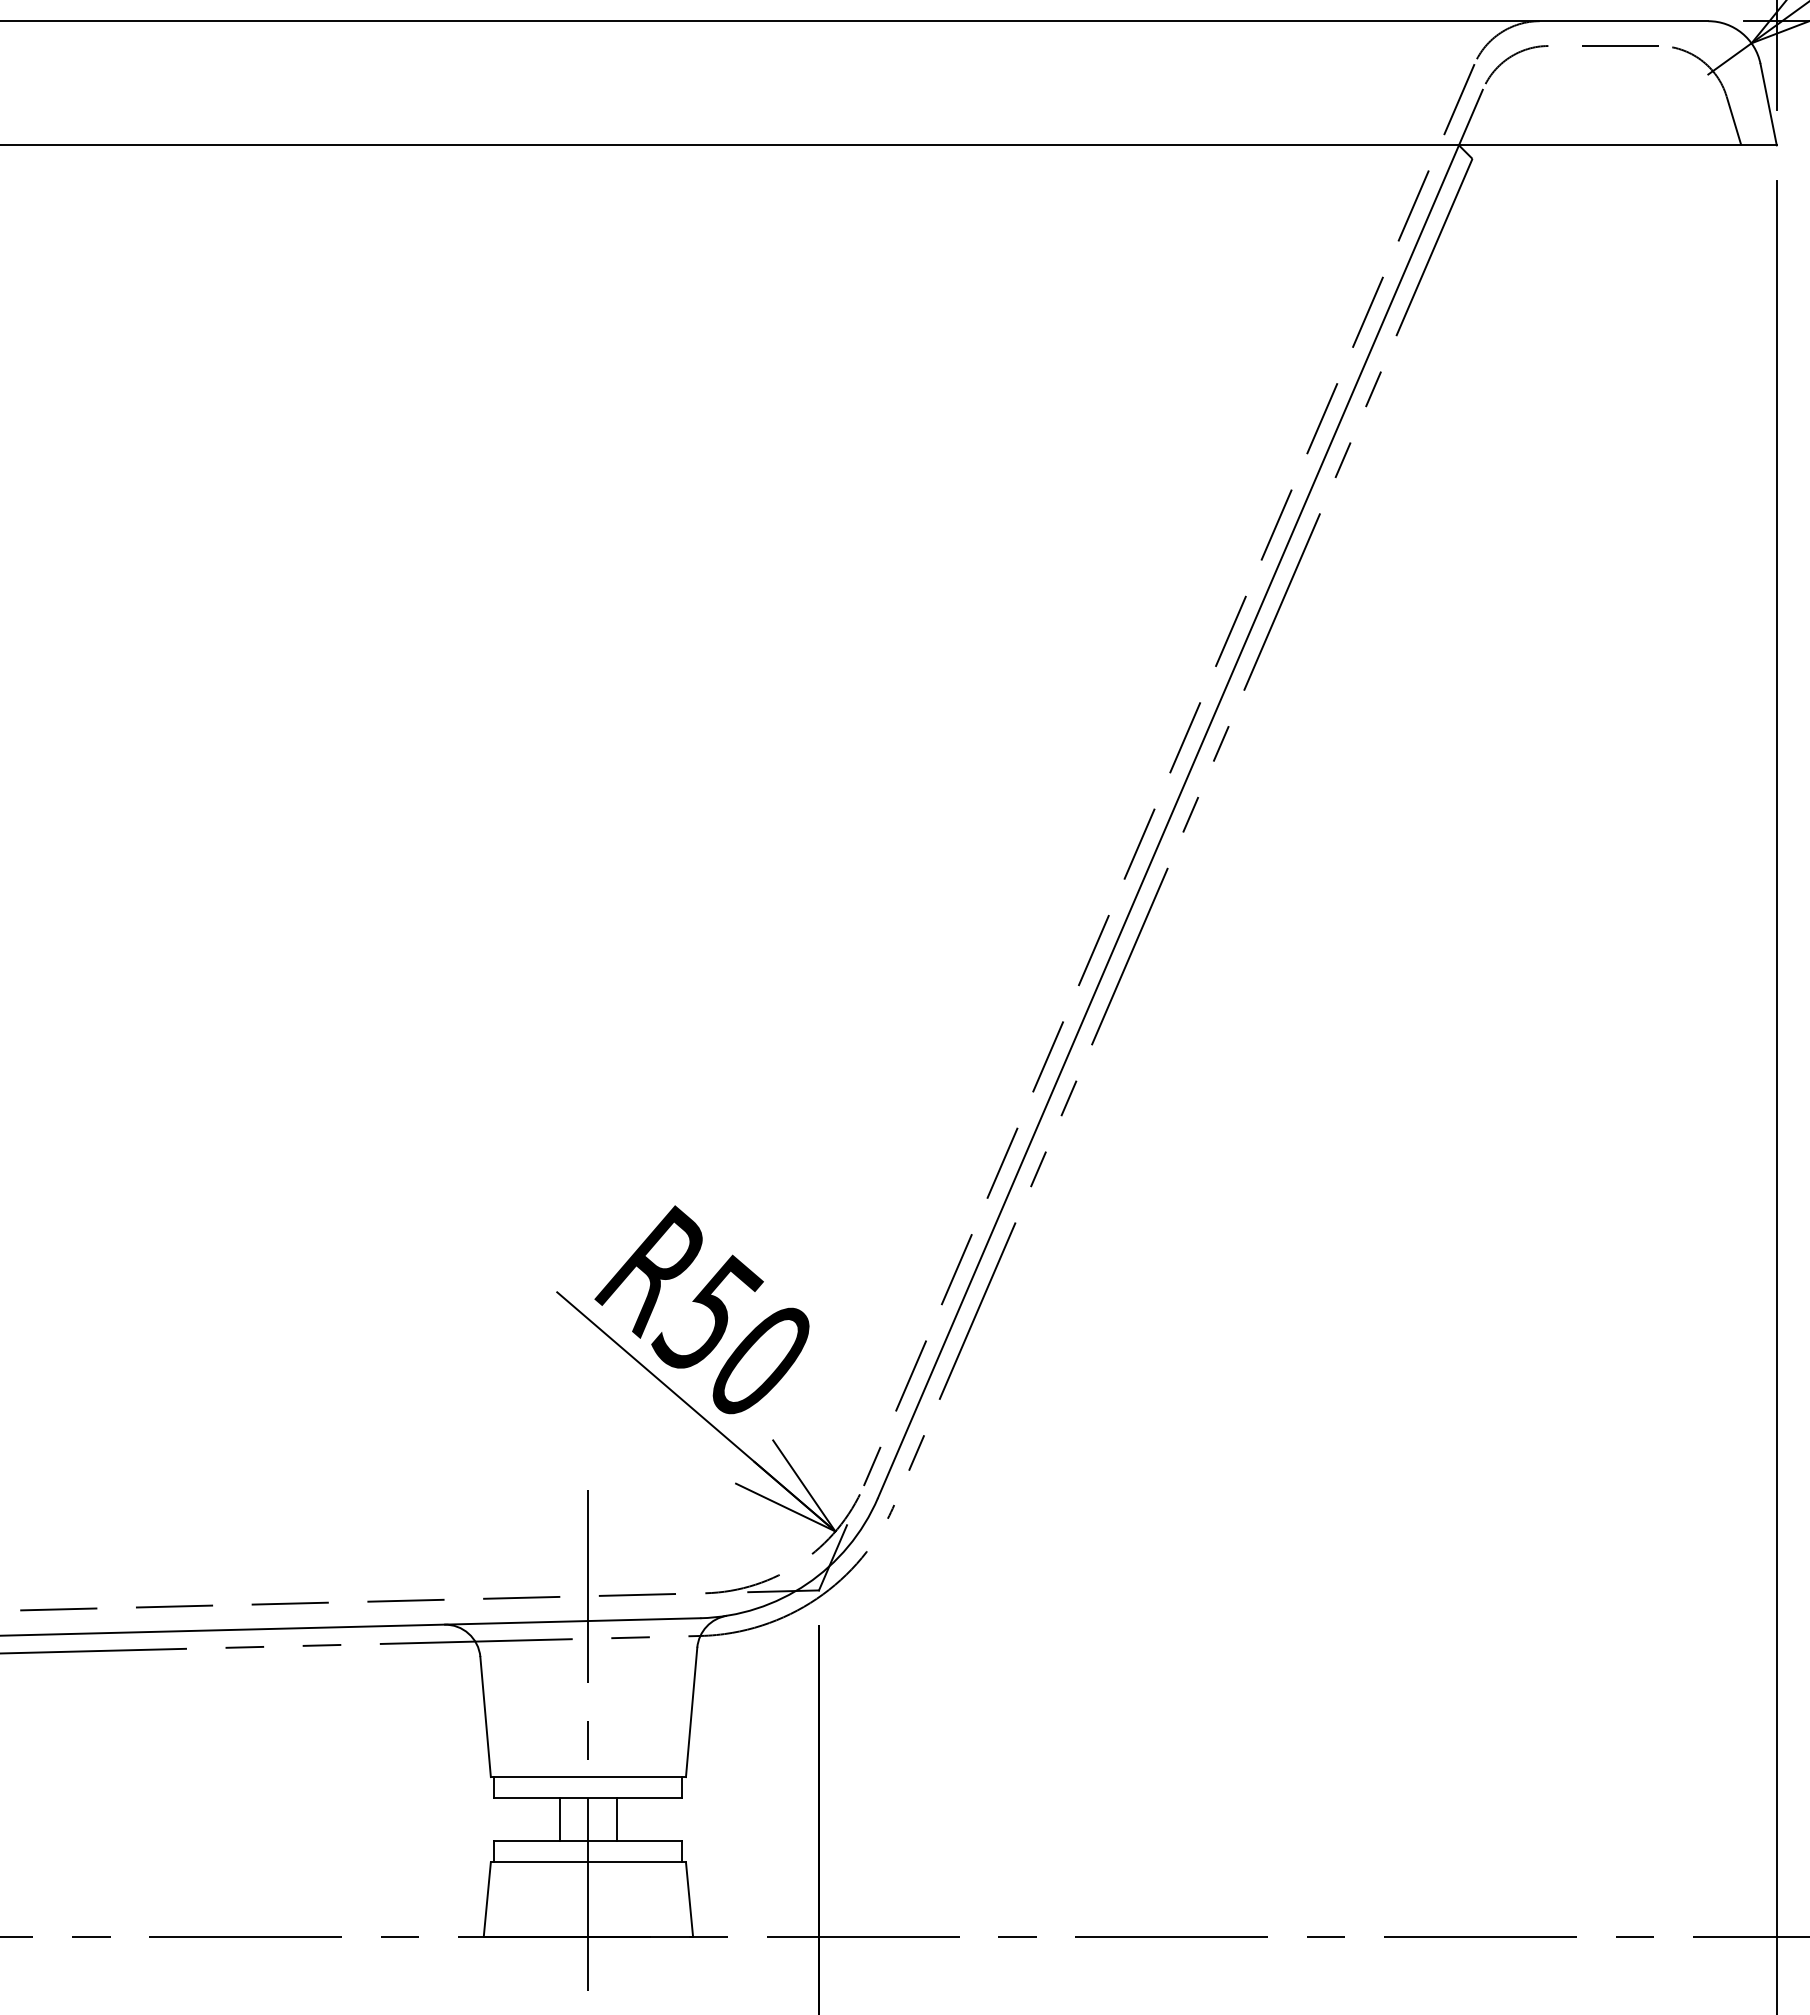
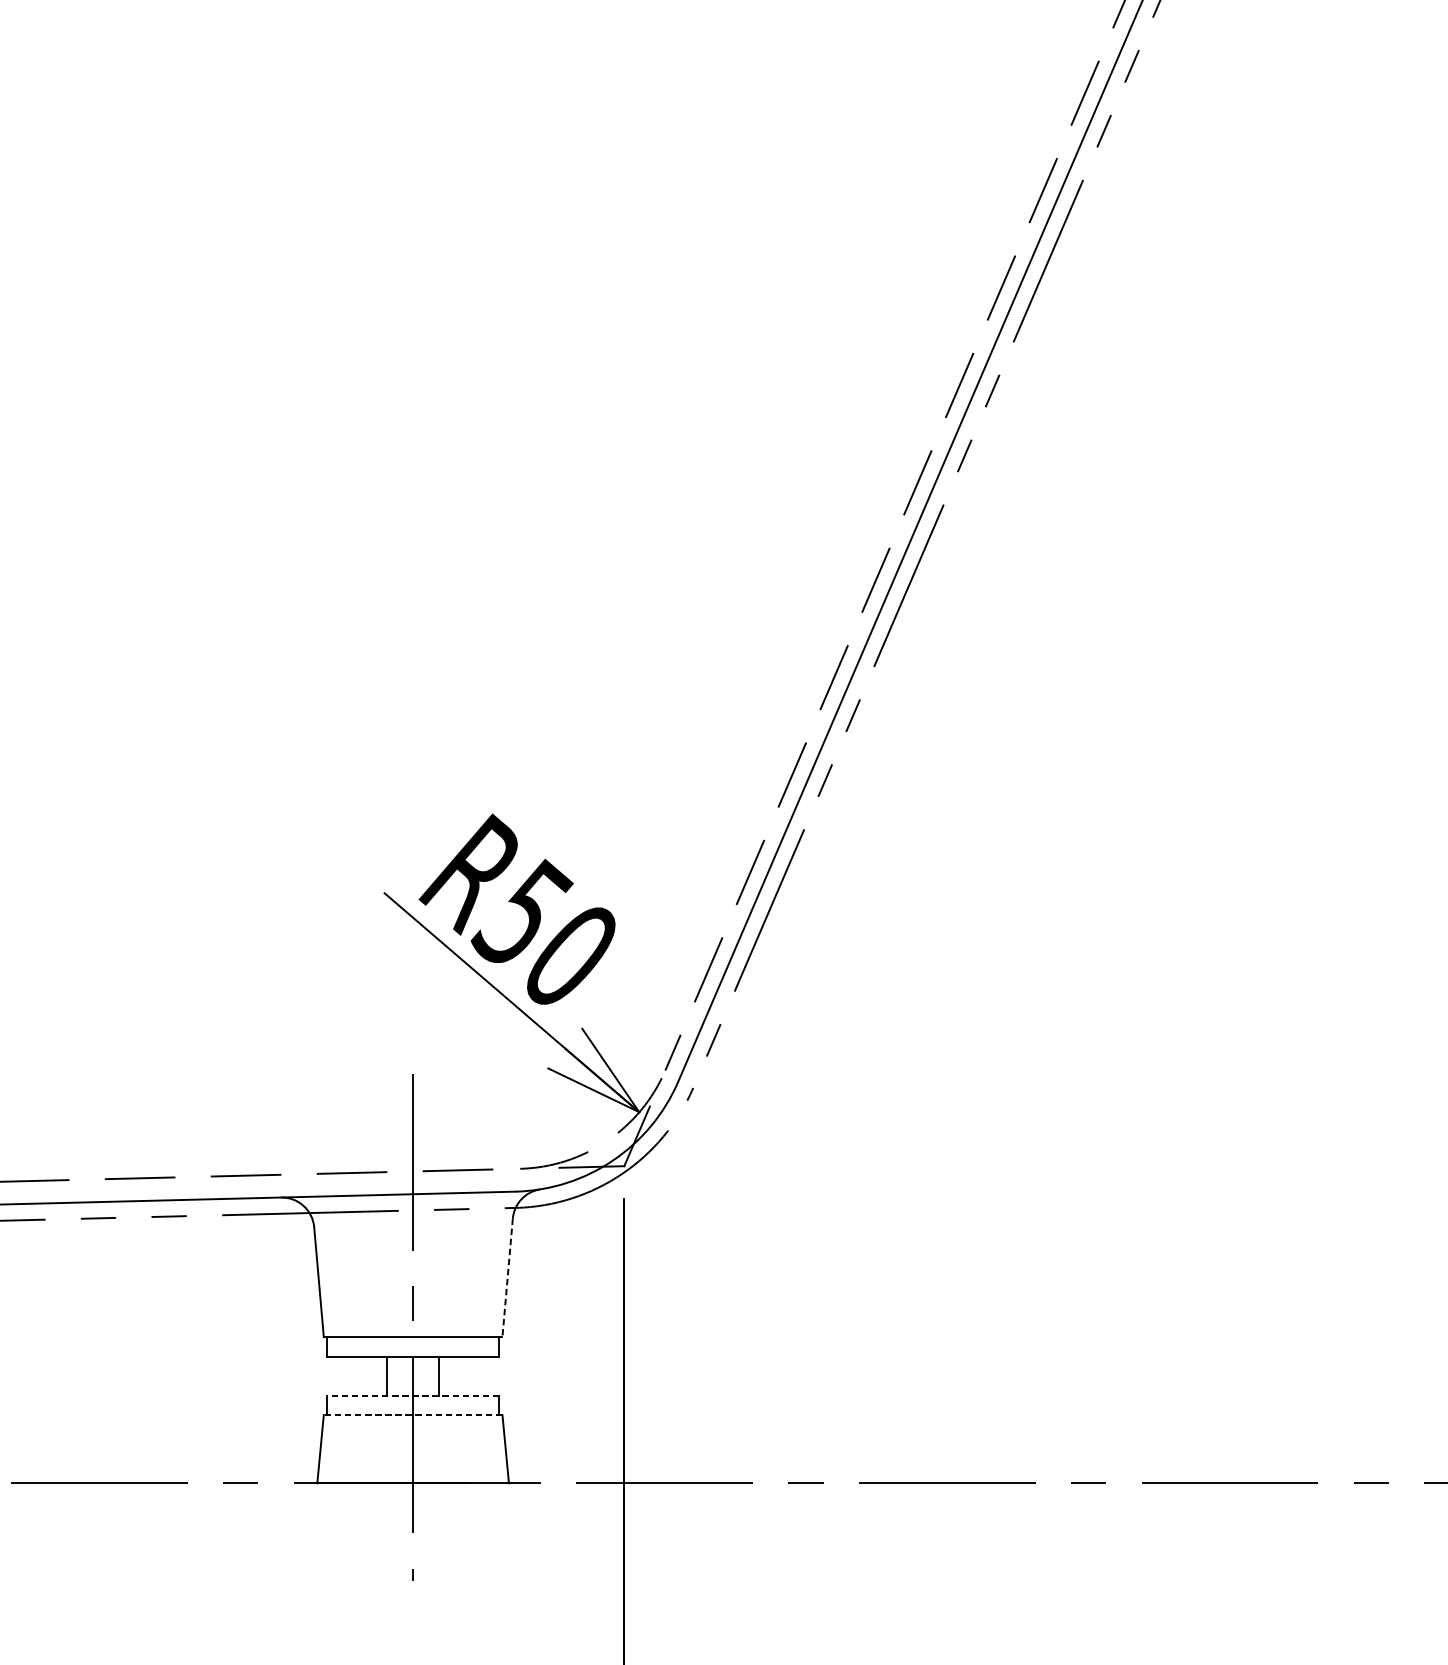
line: (691, 1712) -> (507, 1277), solid -> dashed
line: (587, 1840) -> (412, 1395), solid -> dashed
line: (588, 1862) -> (413, 1415), solid -> dashed

